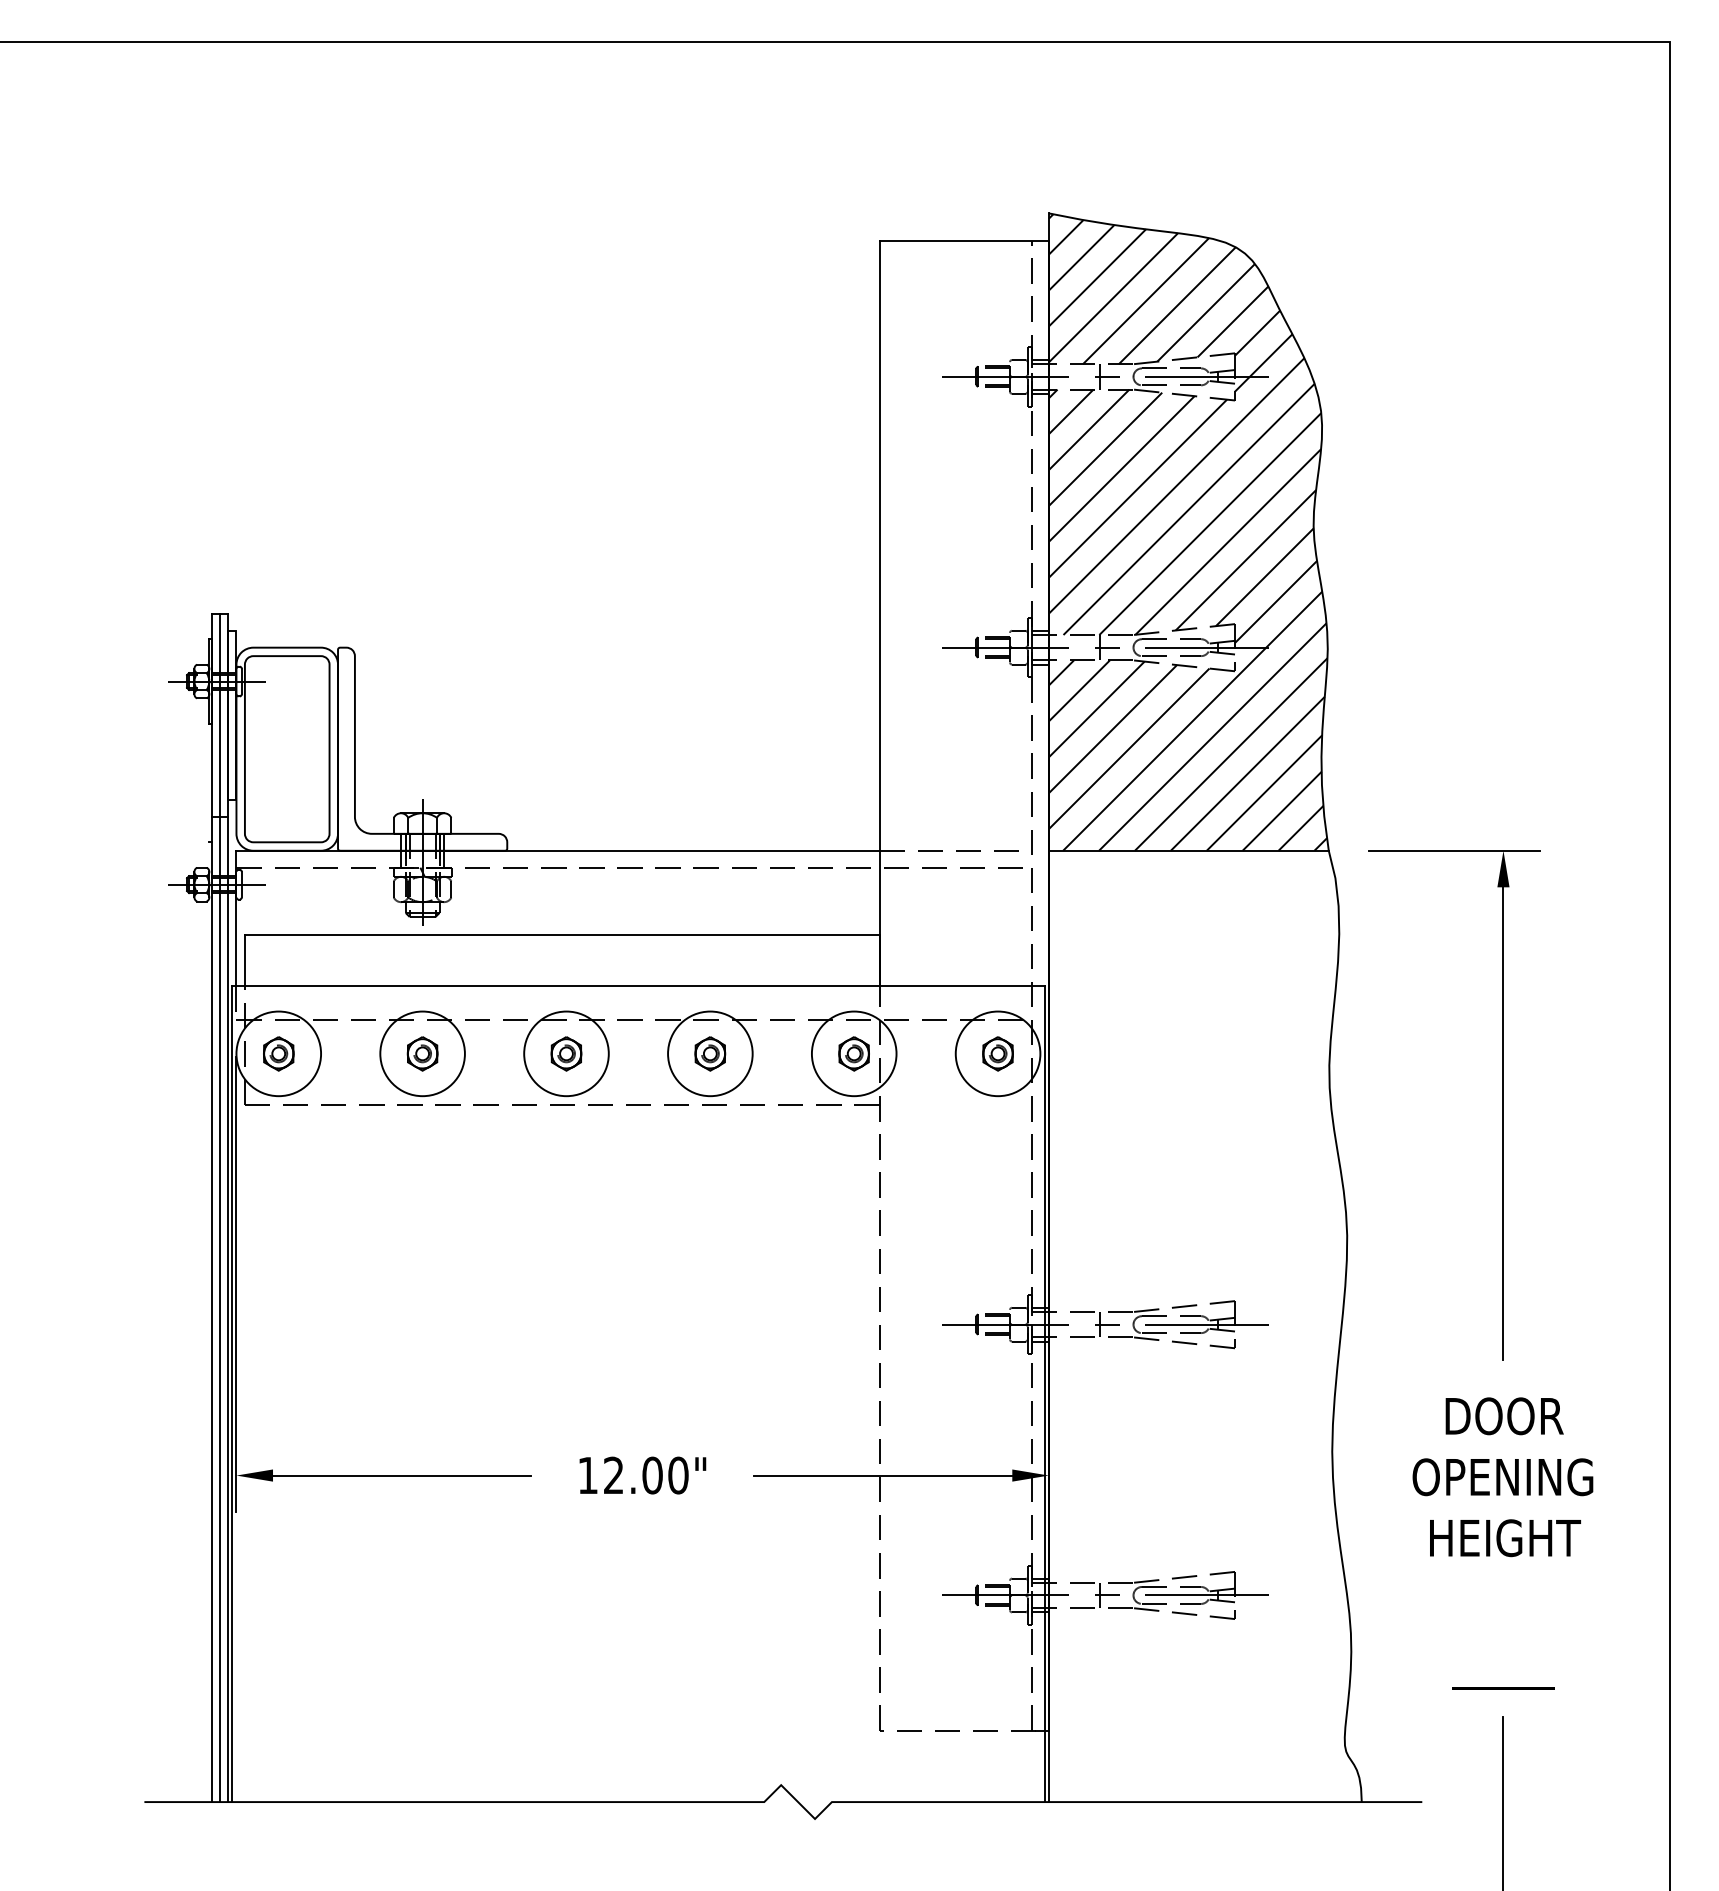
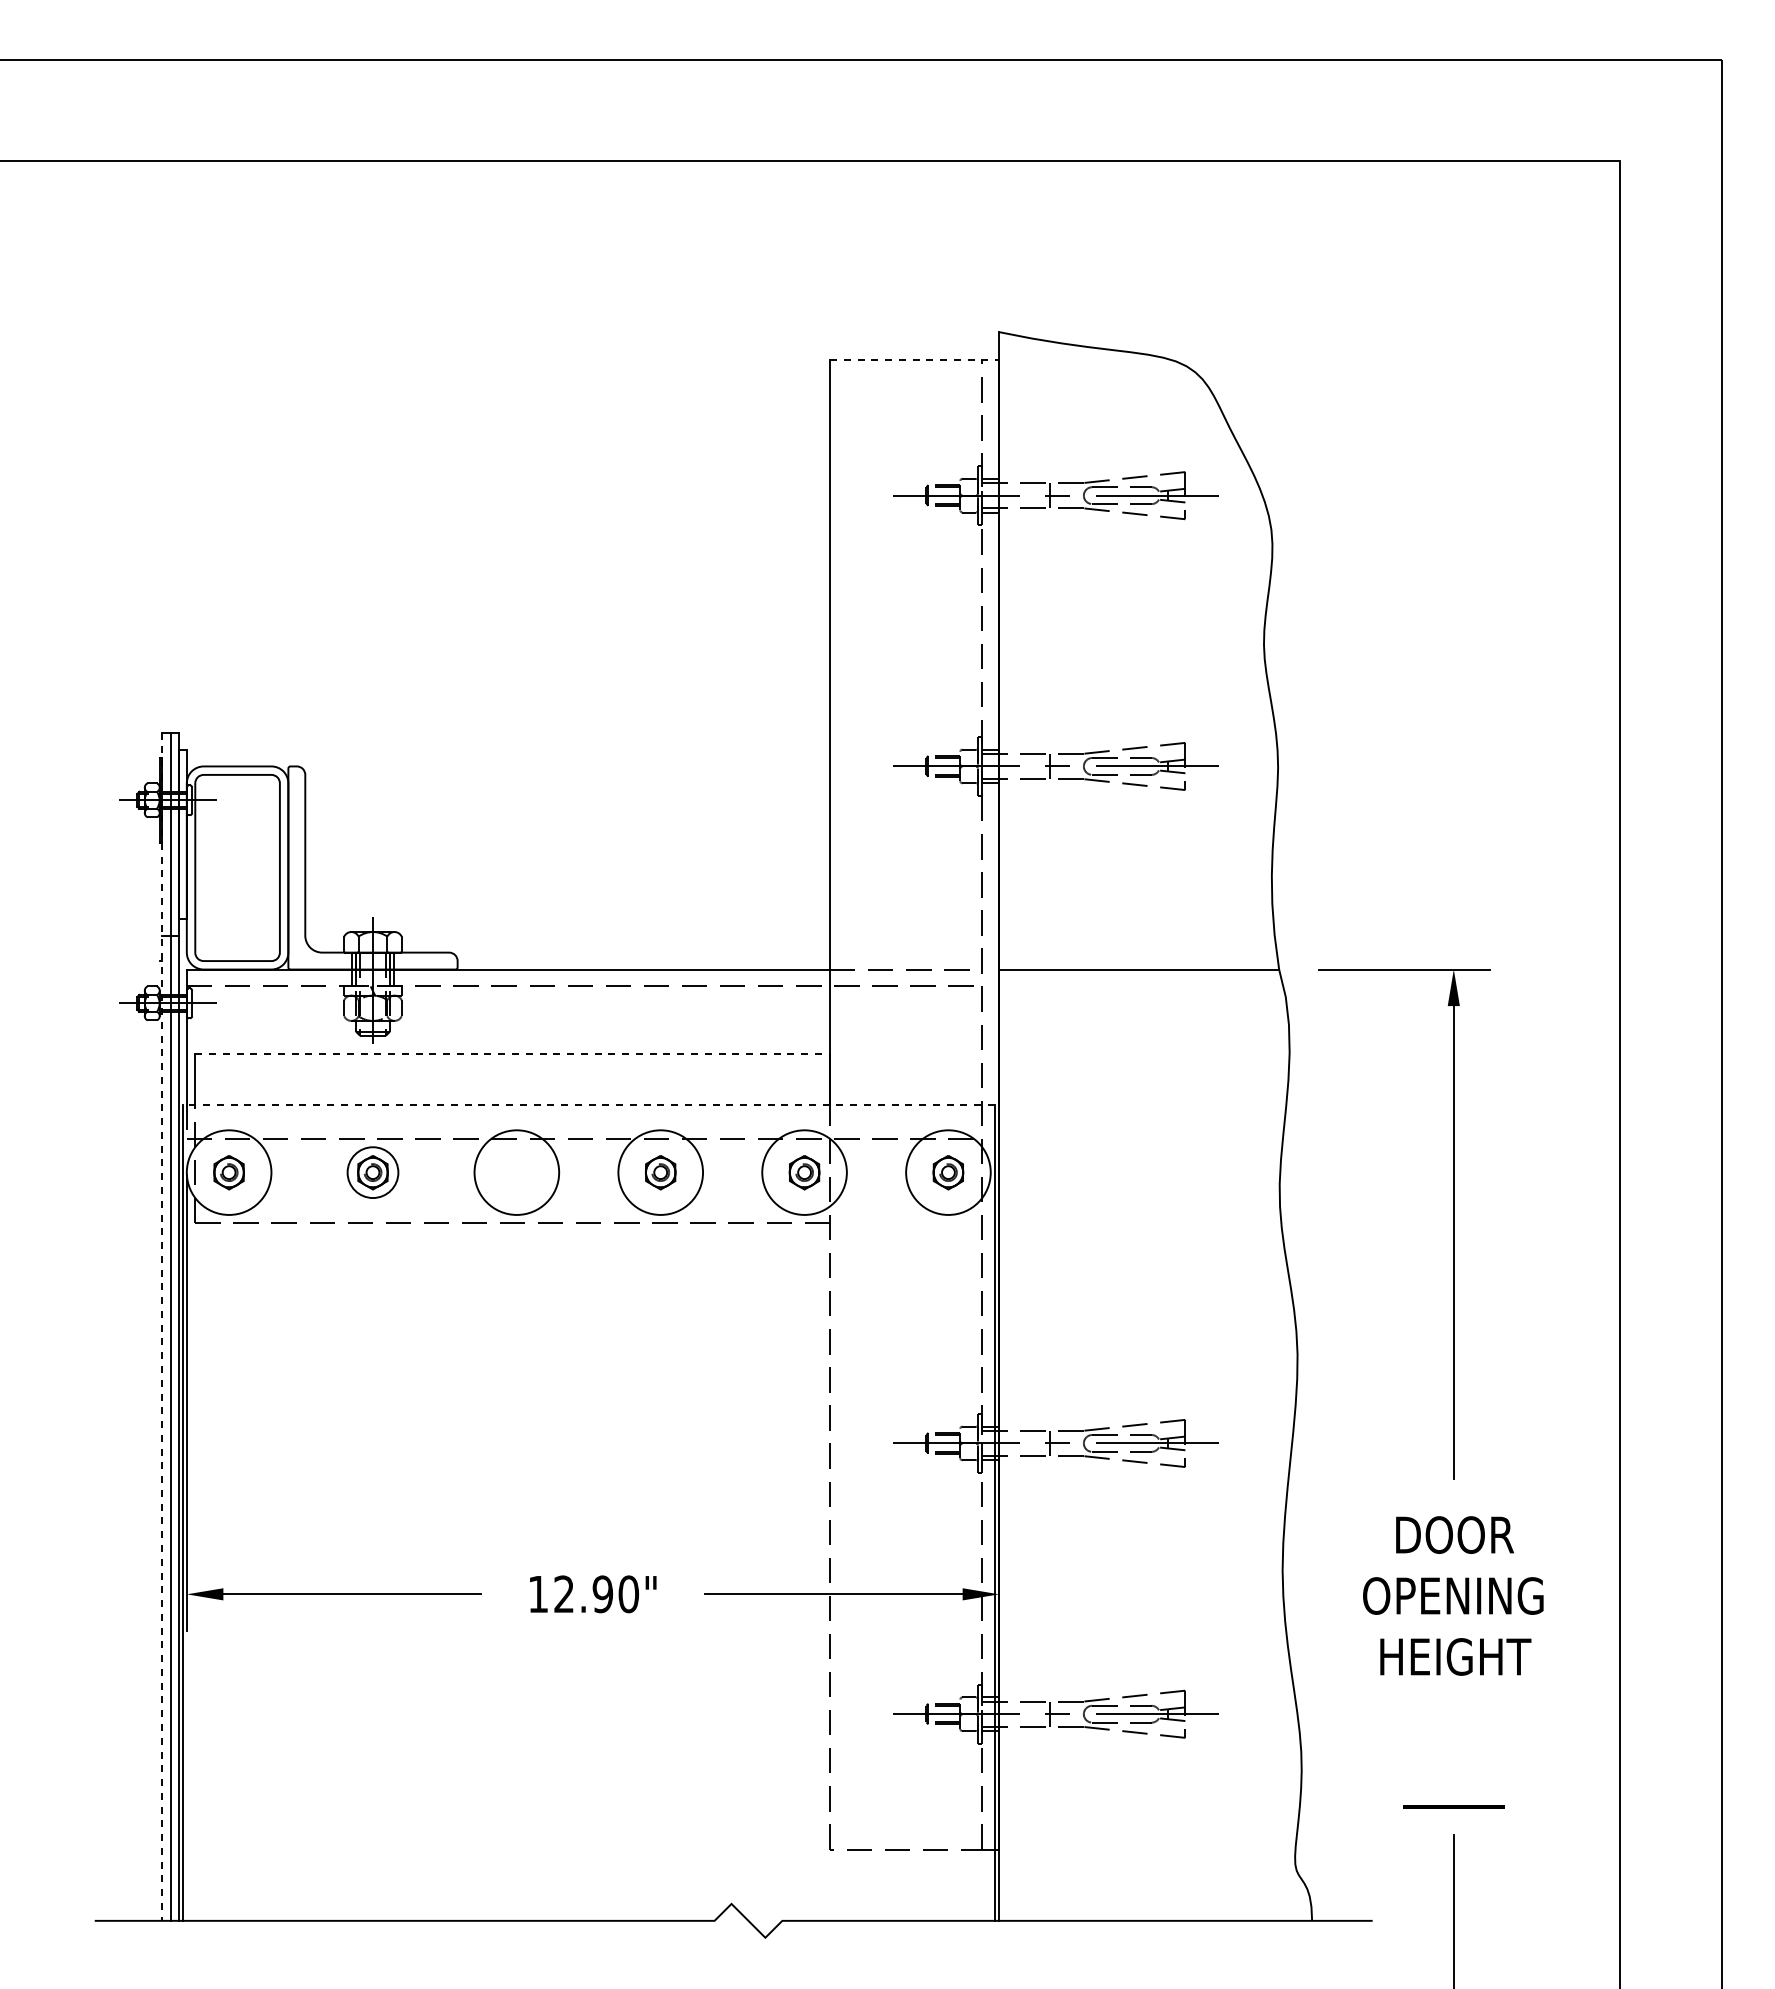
line: (964, 241) -> (914, 360), solid -> dashed
hatch: (1188, 532) -> (1138, 651), removed
line: (563, 935) -> (513, 1054), solid -> dashed
line: (638, 985) -> (588, 1104), solid -> dashed
circle: (422, 1053) -> (372, 1172), size x0.6
part: (566, 1053) -> (516, 1172), removed
line: (212, 1208) -> (162, 1327), solid -> dashed
text: (652, 1475) -> (602, 1594), 12.00" -> 12.90"

